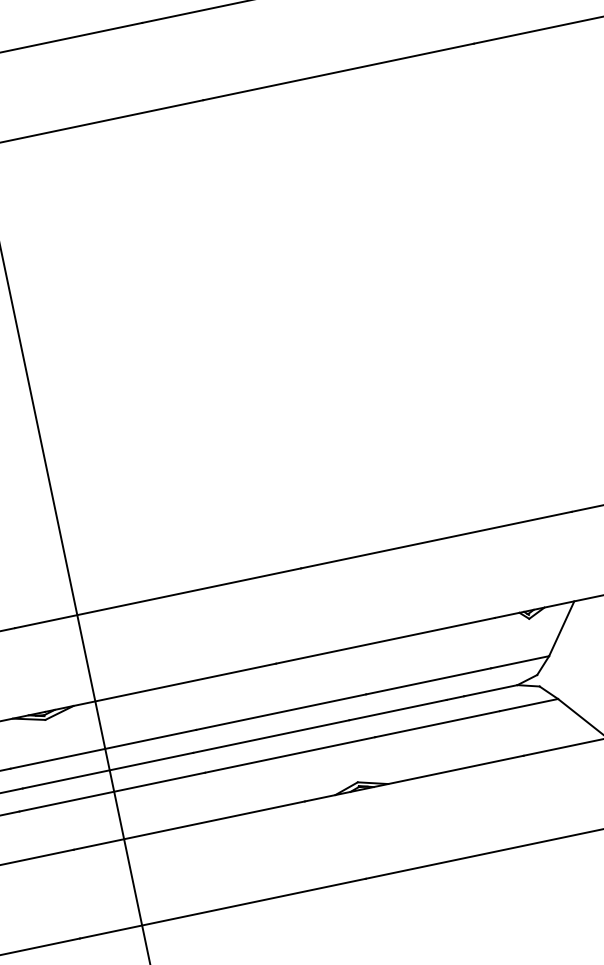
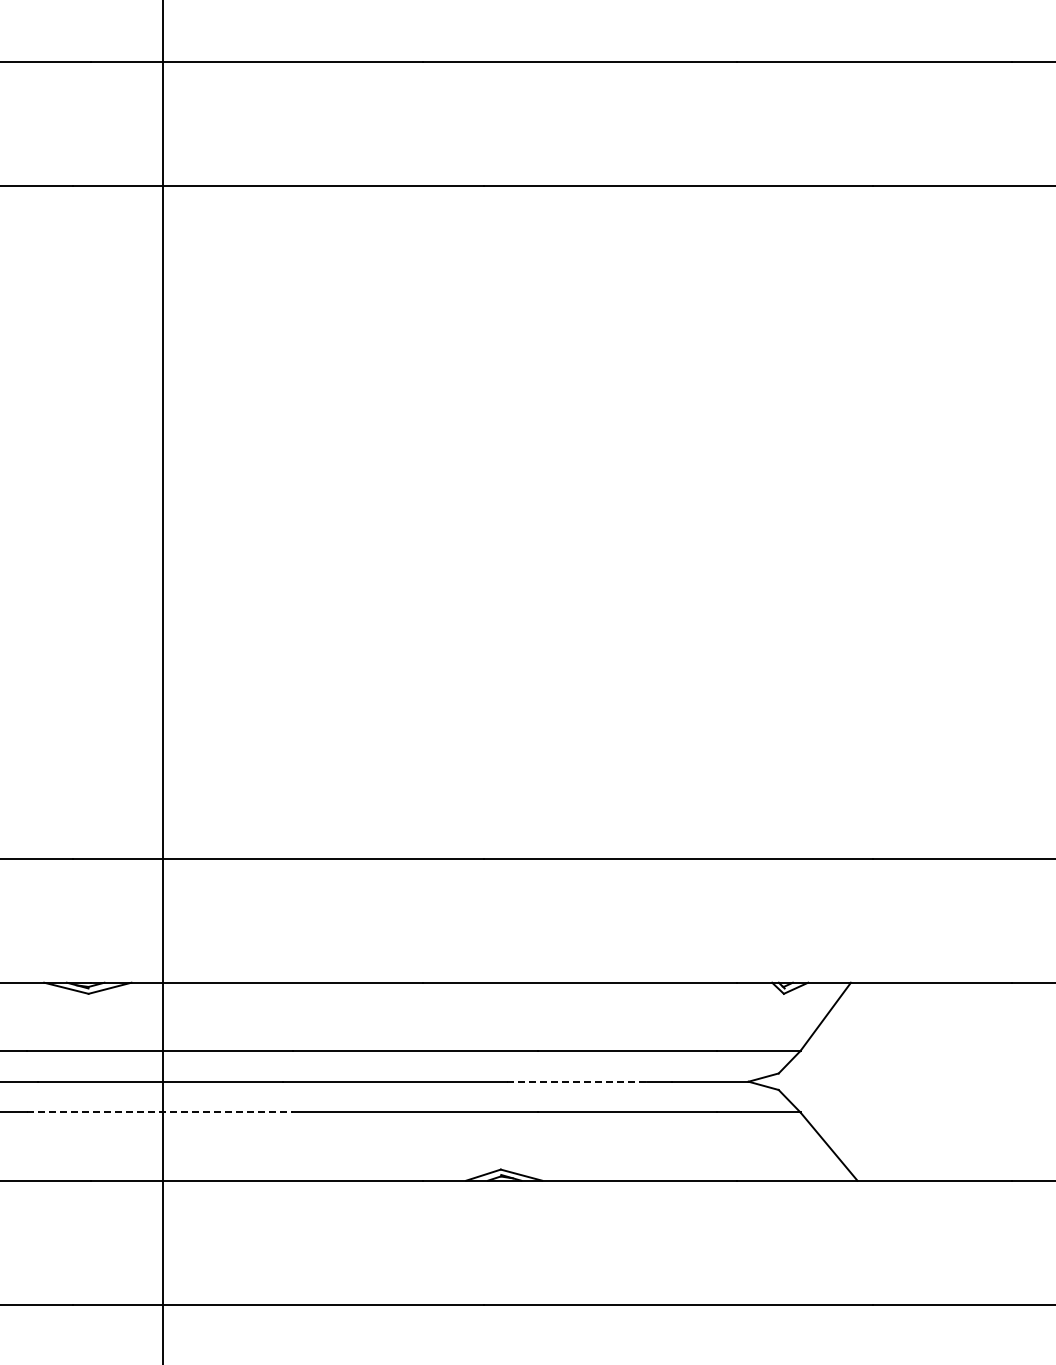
line: (398, 709) -> (577, 1081), solid -> dashed
line: (112, 792) -> (160, 1112), solid -> dashed

